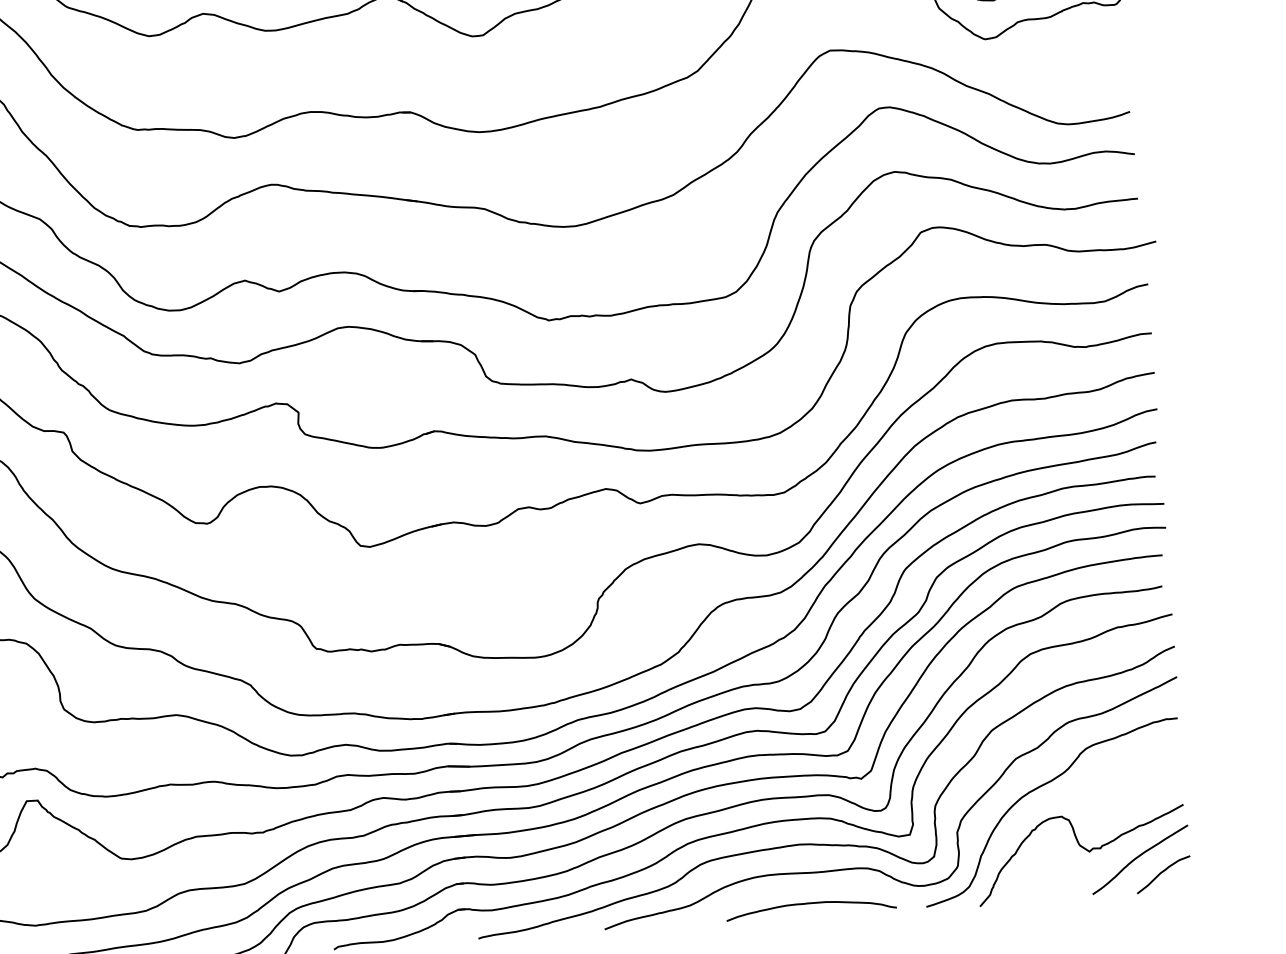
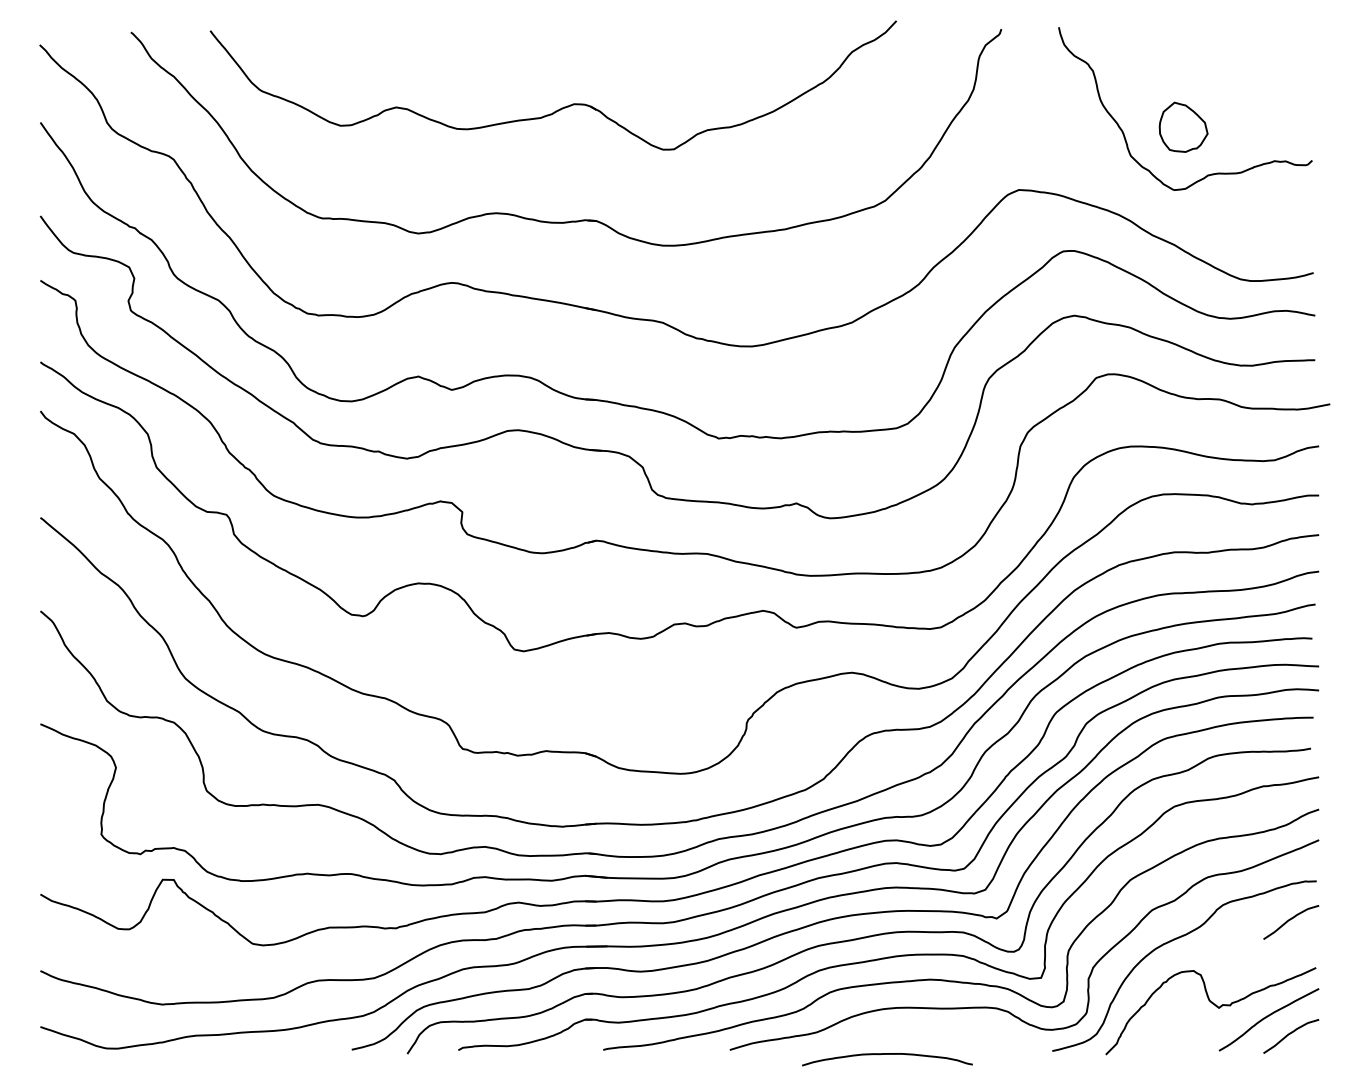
curve: (1154, 759) -> (1290, 920), added
curve: (811, 903) -> (887, 1054), moved

